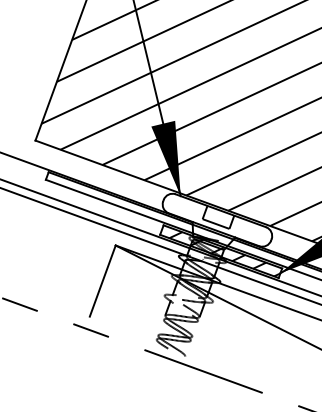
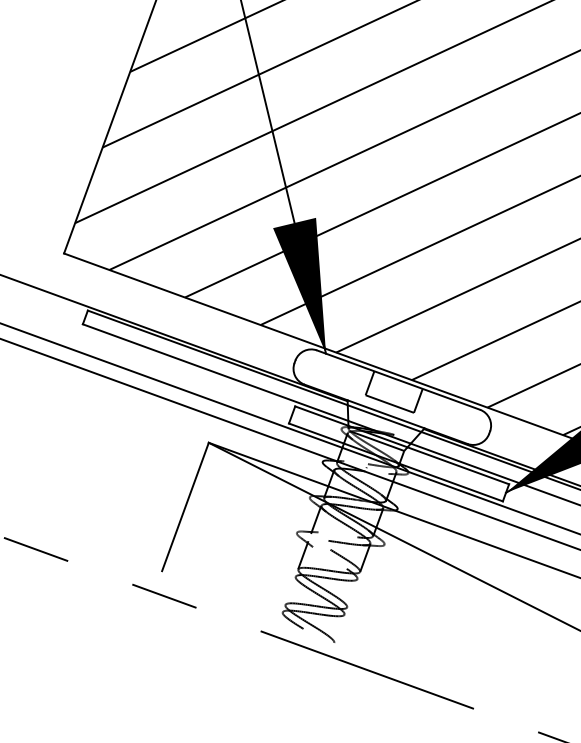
hatch: (224, 254) -> (405, 458), removed

